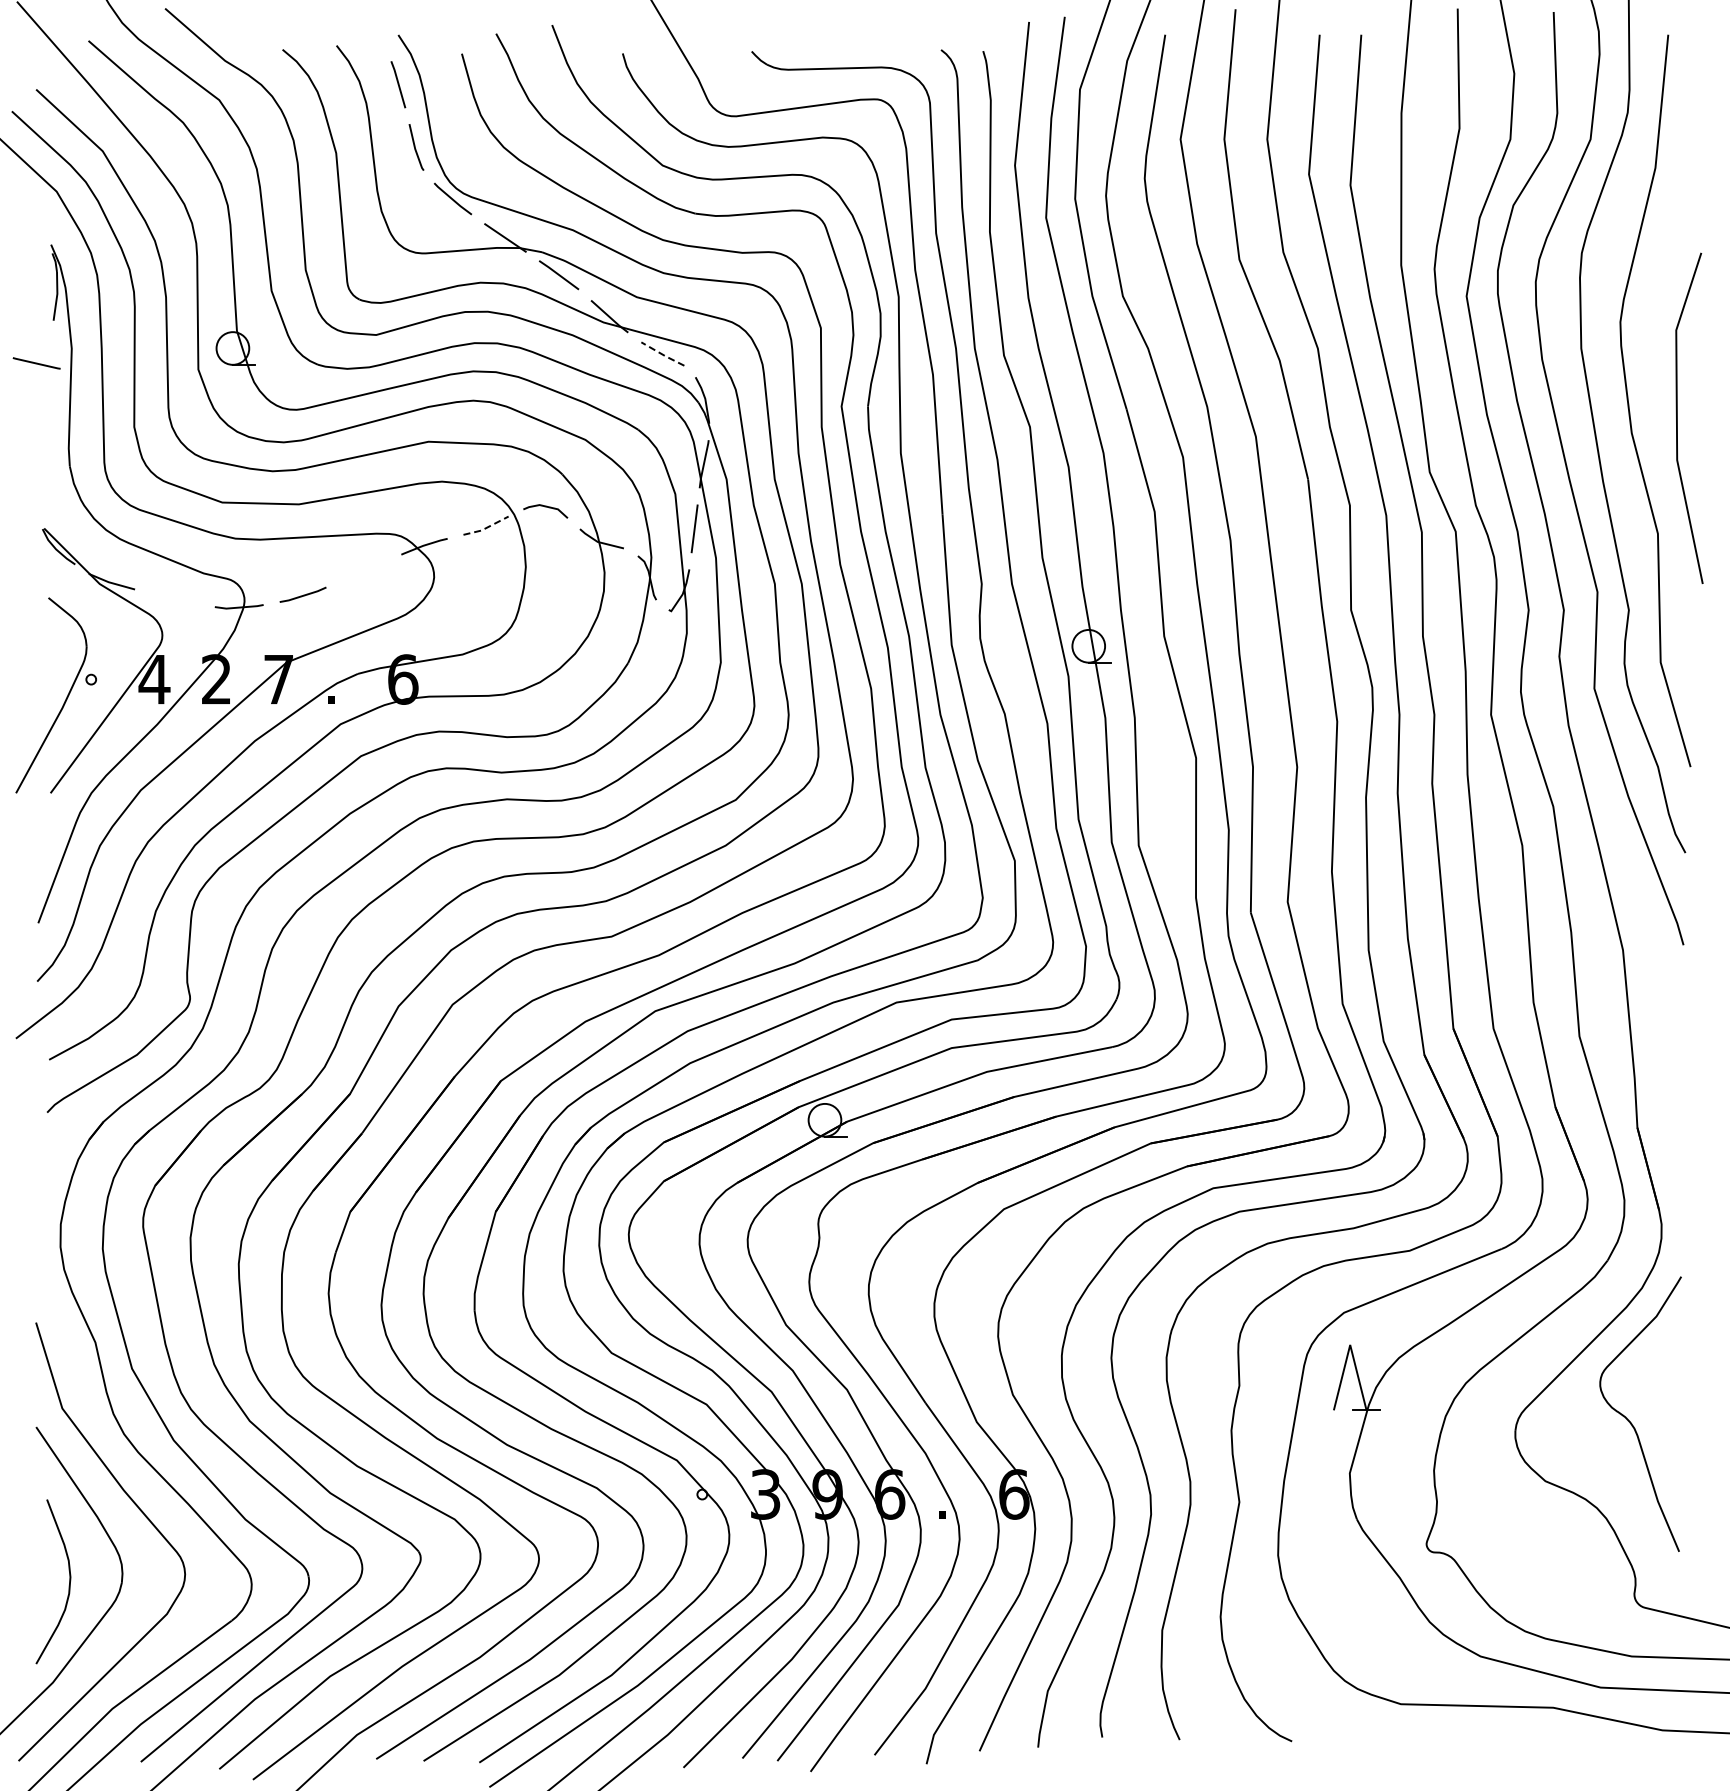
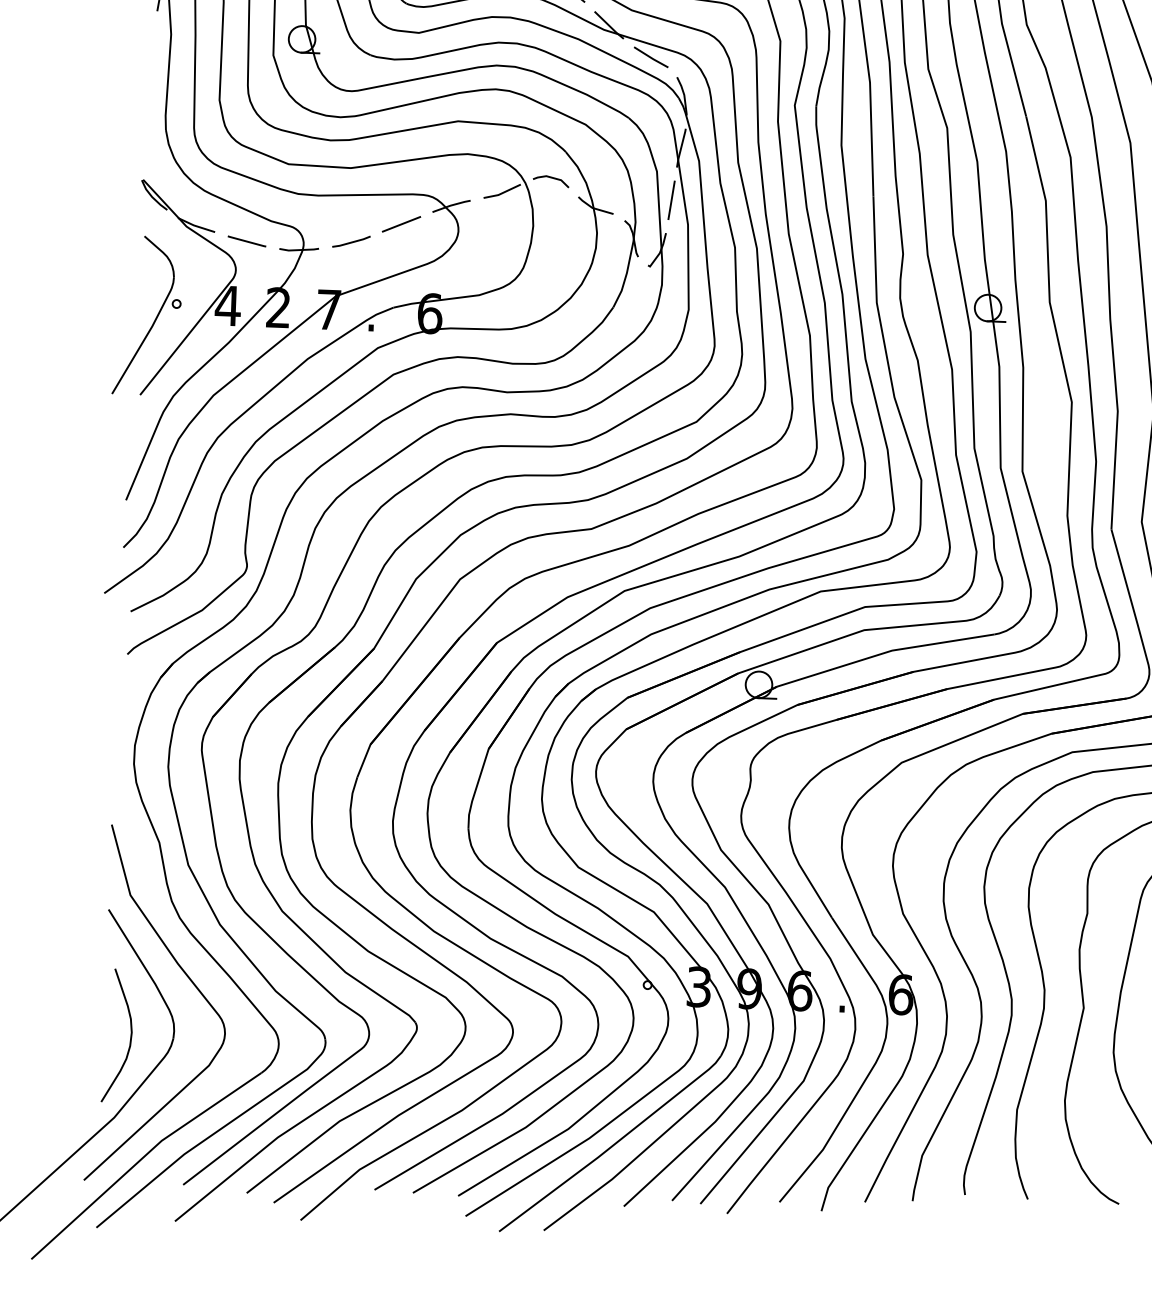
line: (662, 354) -> (650, 57), dashed -> solid
line: (36, 363) -> (246, 241), moved
line: (486, 527) -> (502, 192), dashed -> solid
line: (363, 570) -> (401, 223), added

